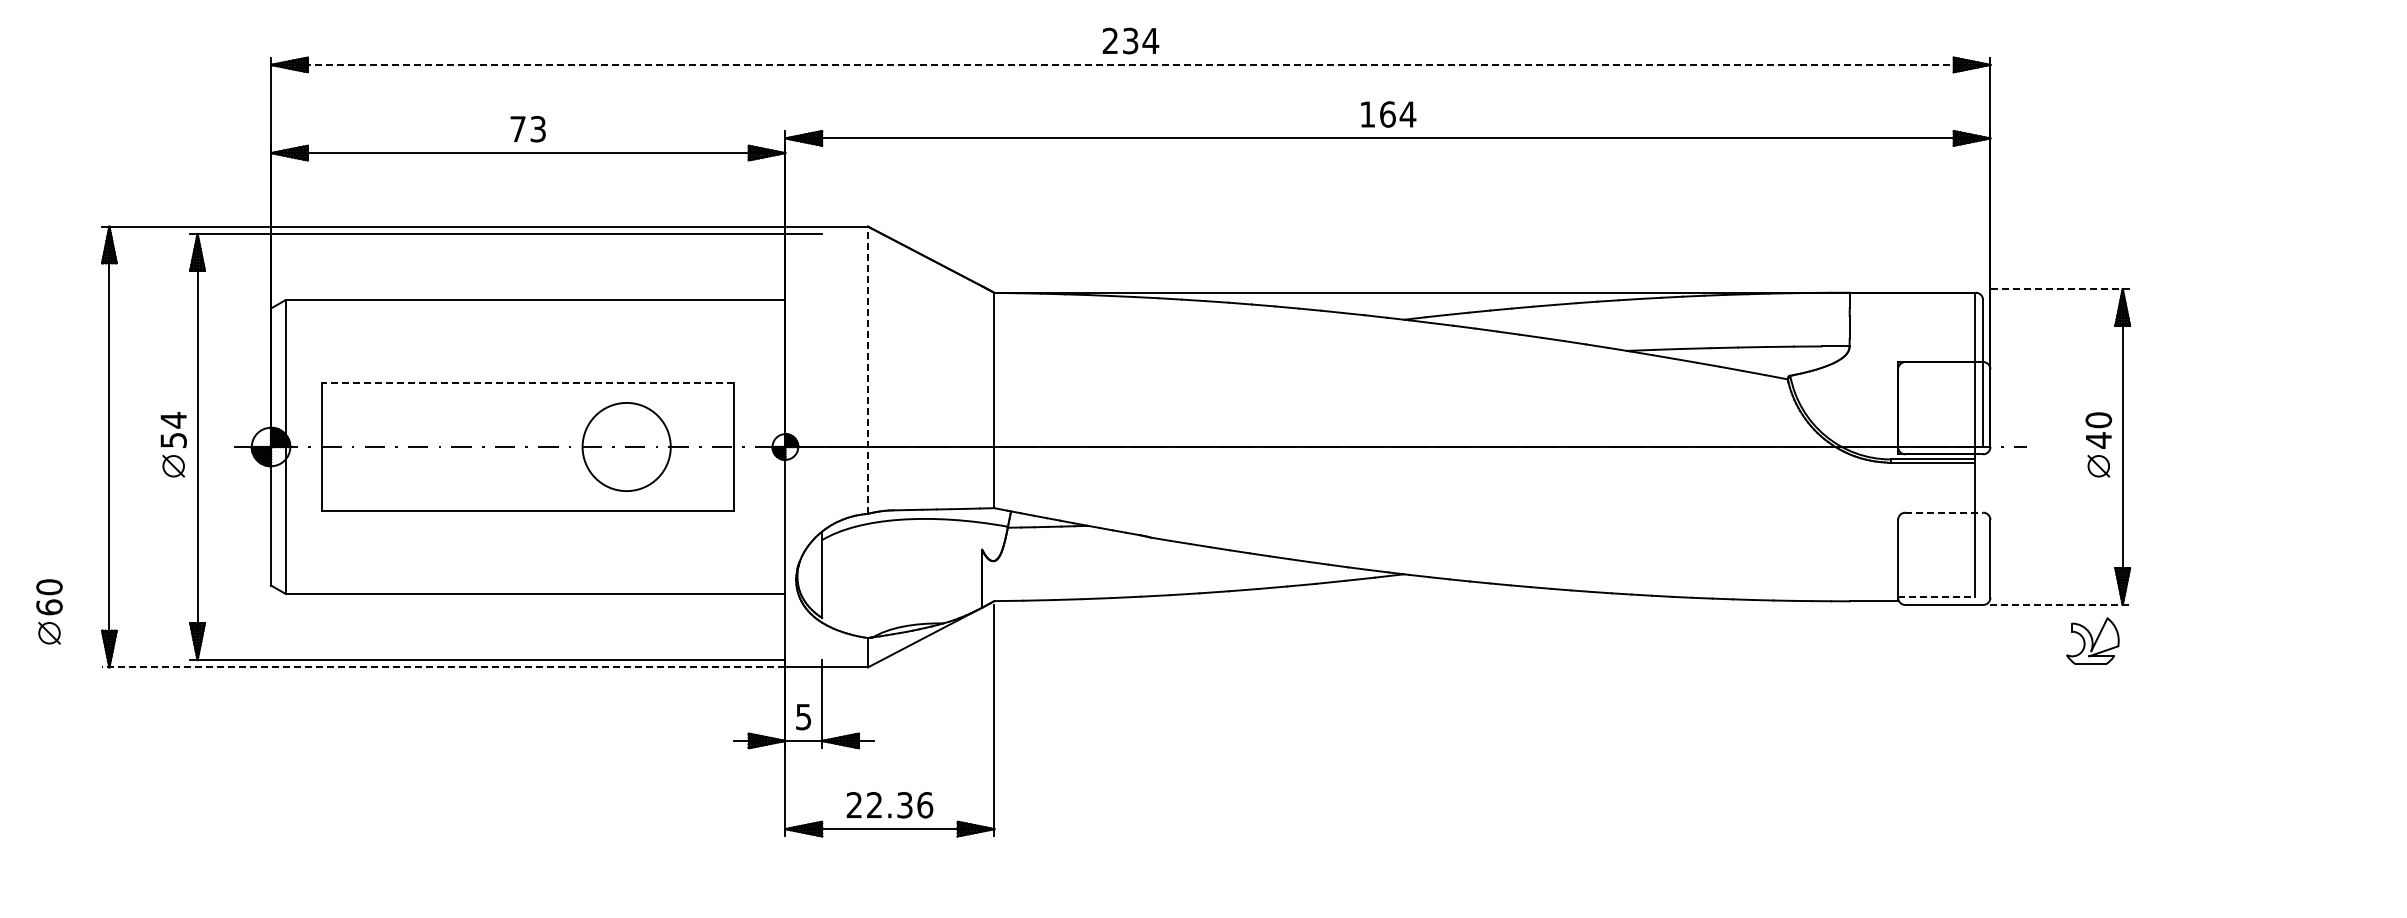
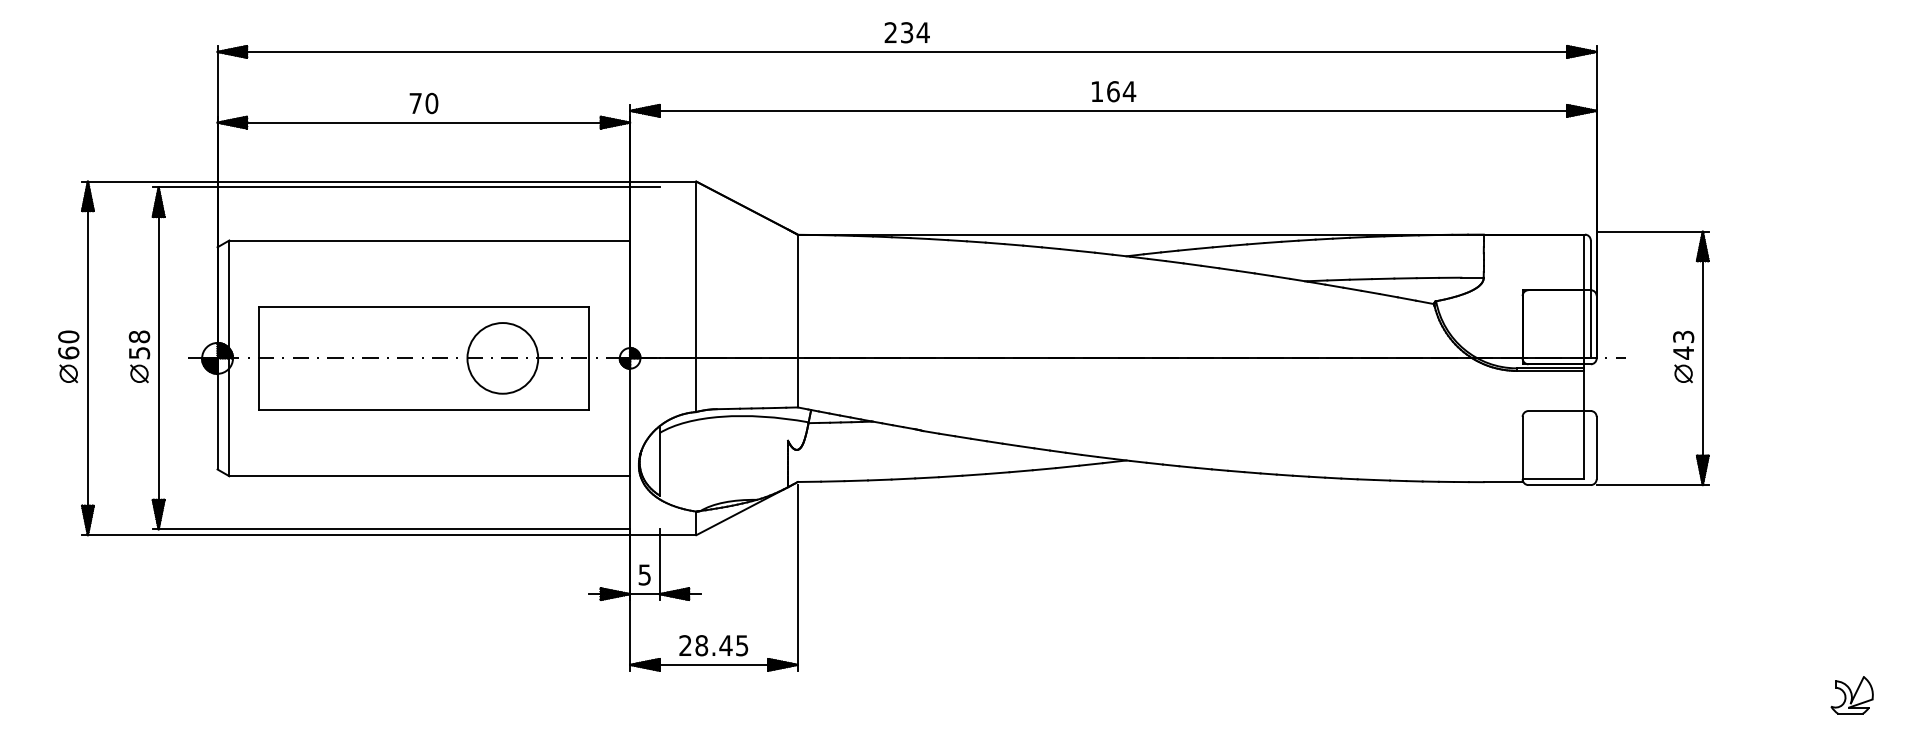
line: (1130, 64) -> (906, 51), dashed -> solid
text: (538, 129) -> (432, 103), 73 -> 70
line: (2060, 289) -> (1652, 232), dashed -> solid
line: (867, 370) -> (695, 297), dashed -> solid
line: (528, 382) -> (424, 306), dashed -> solid
text: (173, 420) -> (139, 337), 54 -> 58
text: (2098, 420) -> (1683, 337), 40 -> 43
line: (1944, 512) -> (1559, 410), dashed -> solid
line: (1937, 596) -> (1554, 478), dashed -> solid
line: (2060, 605) -> (1652, 485), dashed -> solid
part: (49, 611) -> (68, 356), moved
part: (2092, 640) -> (1851, 694), moved
line: (443, 667) -> (355, 535), dashed -> solid
text: (899, 805) -> (721, 645), 22.36 -> 28.45

